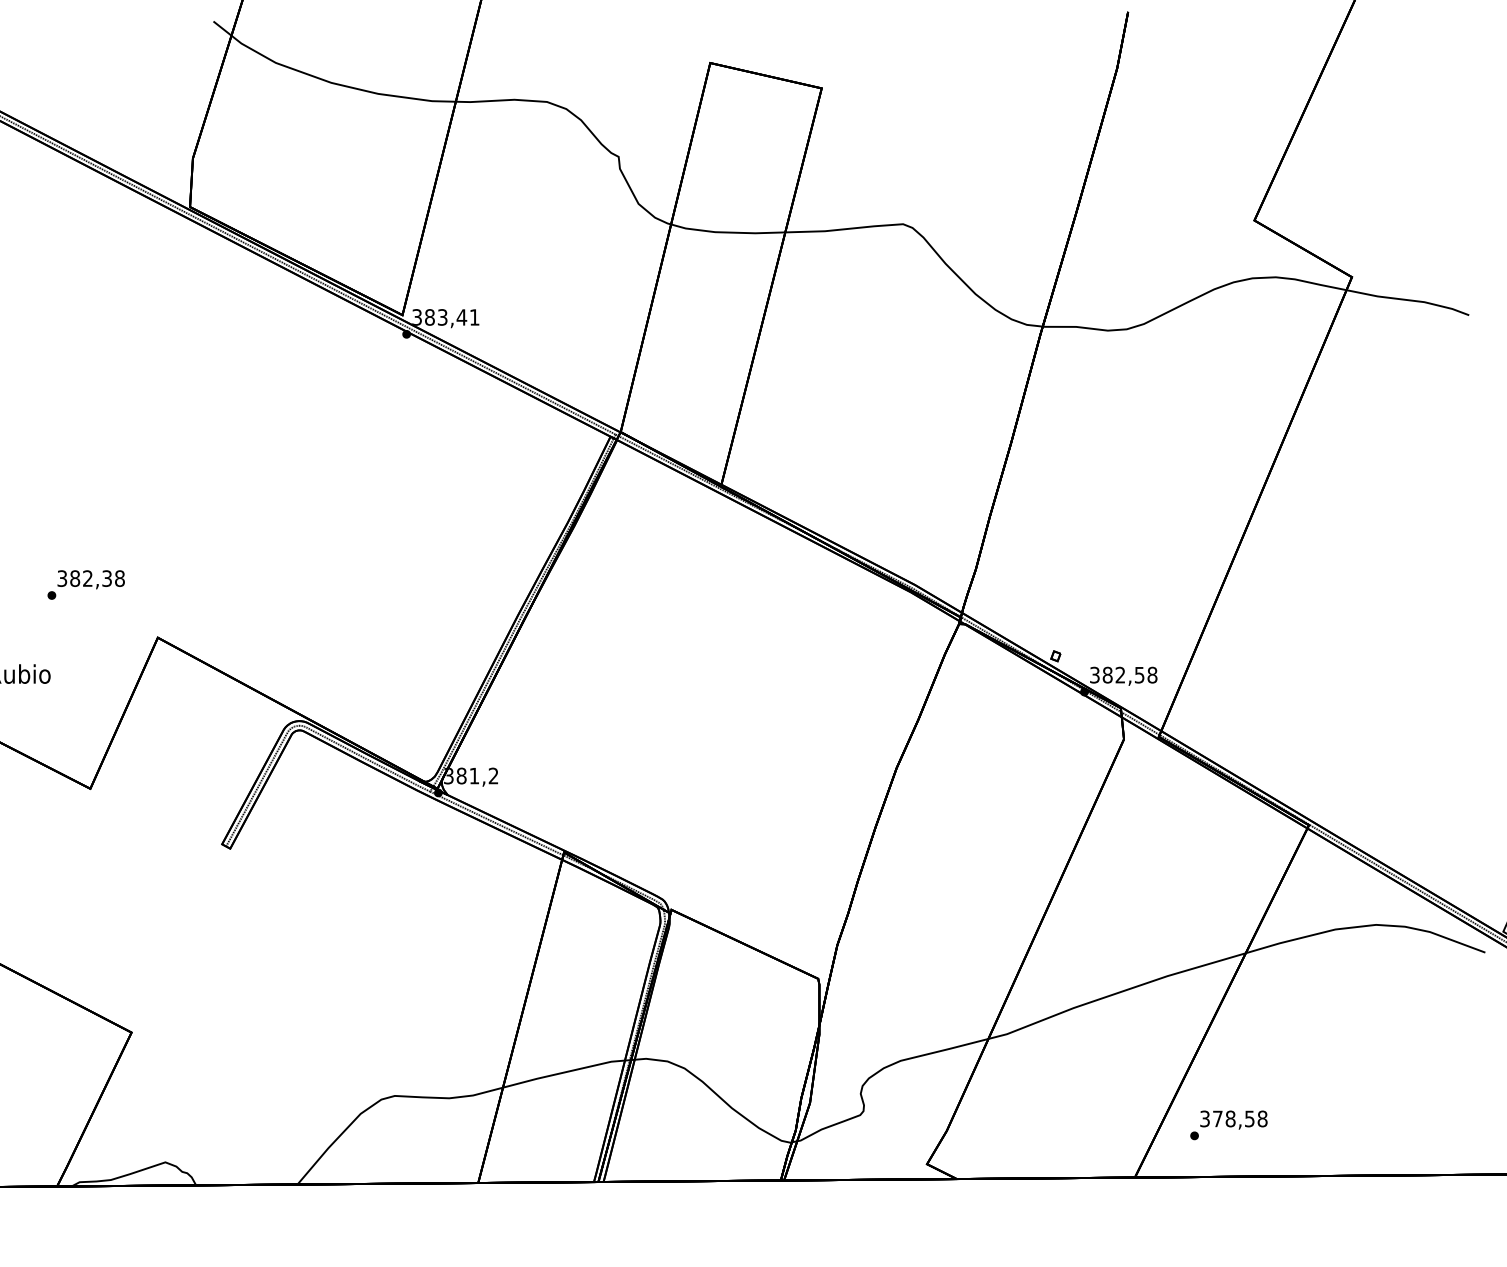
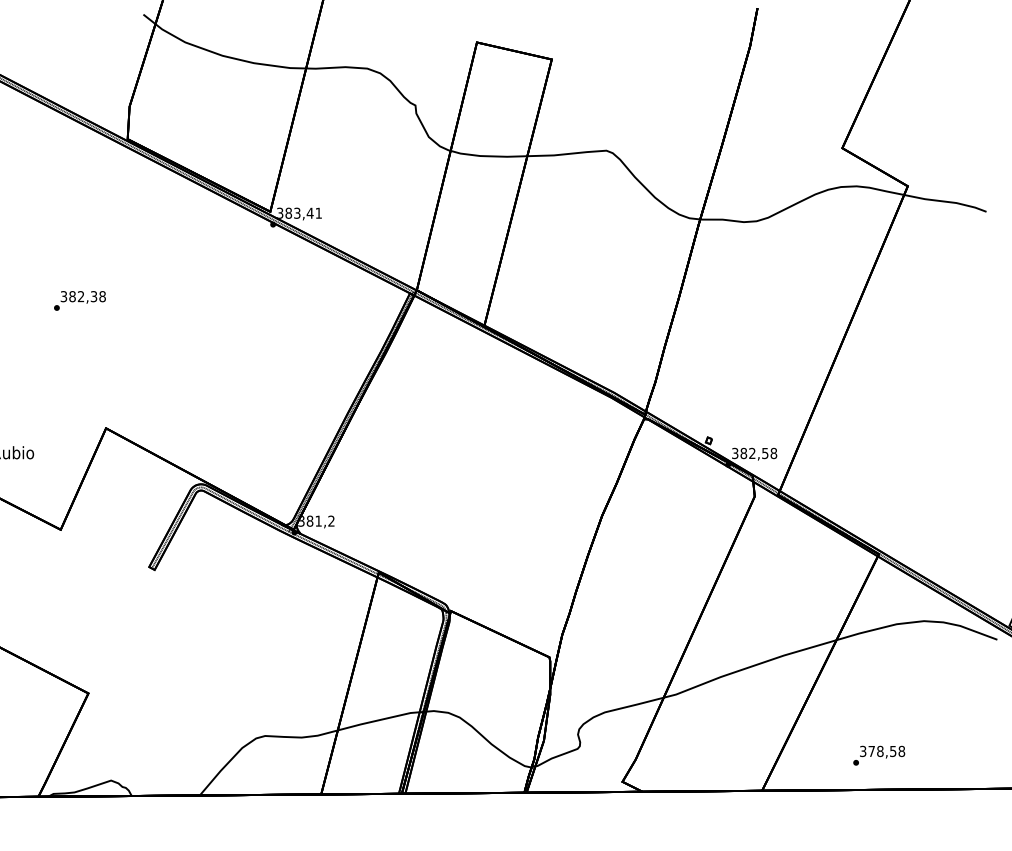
text: (85, 584) -> (79, 300), moved
text: (1229, 1125) -> (879, 755), moved

